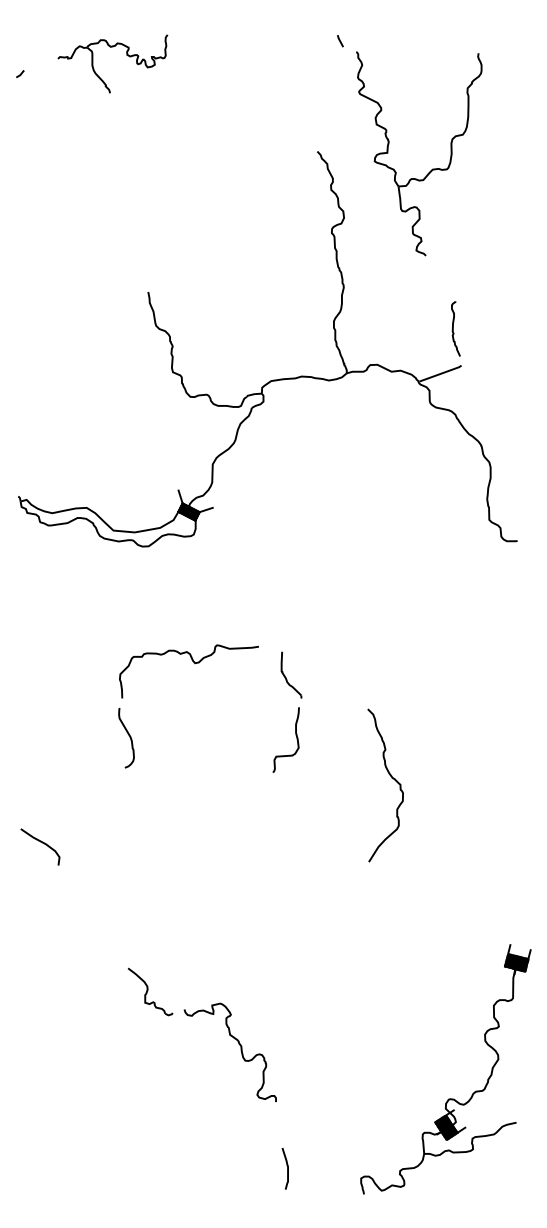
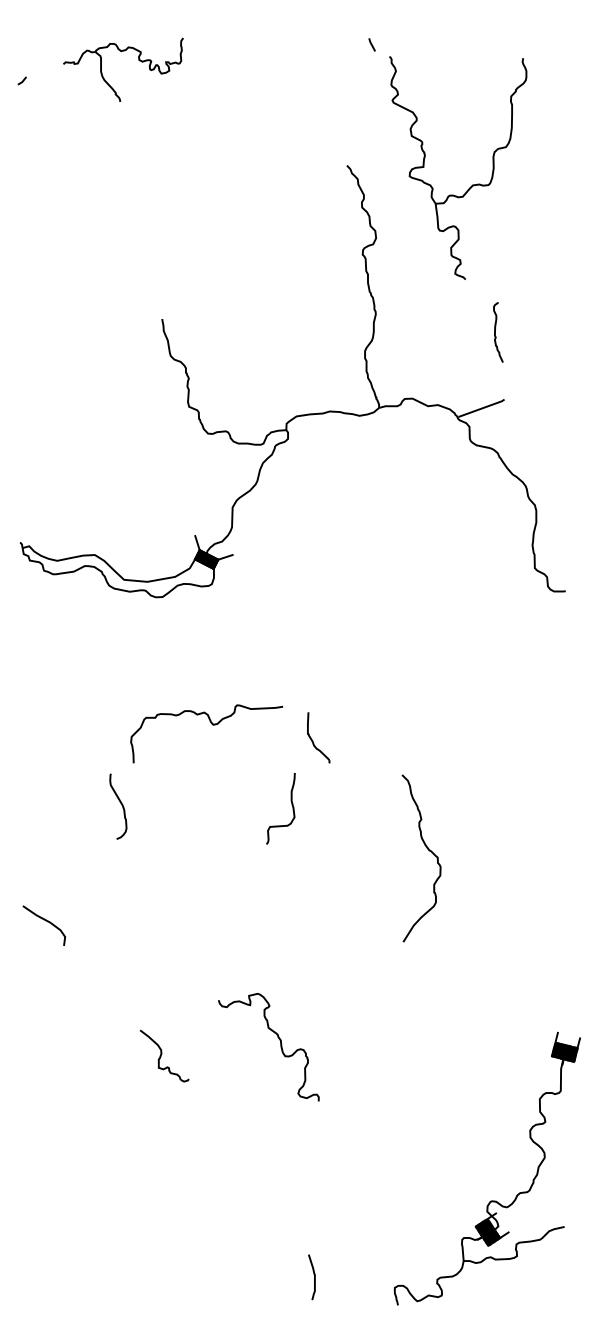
curve: (453, 328) -> (495, 332), moved
curve: (129, 737) -> (121, 805), moved
curve: (295, 737) -> (291, 805), moved
part: (150, 991) -> (164, 1055), moved
curve: (241, 1052) -> (280, 1047), moved

